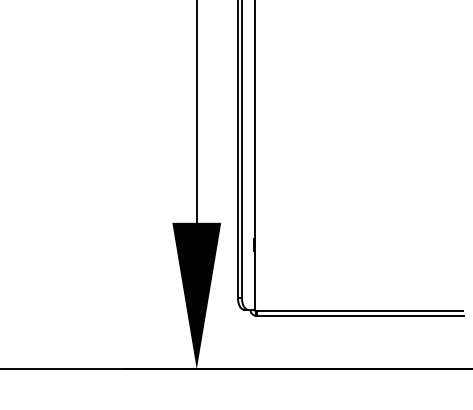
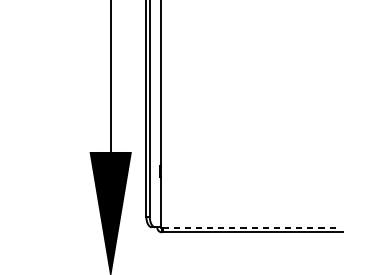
line: (360, 310) -> (252, 227), solid -> dashed

